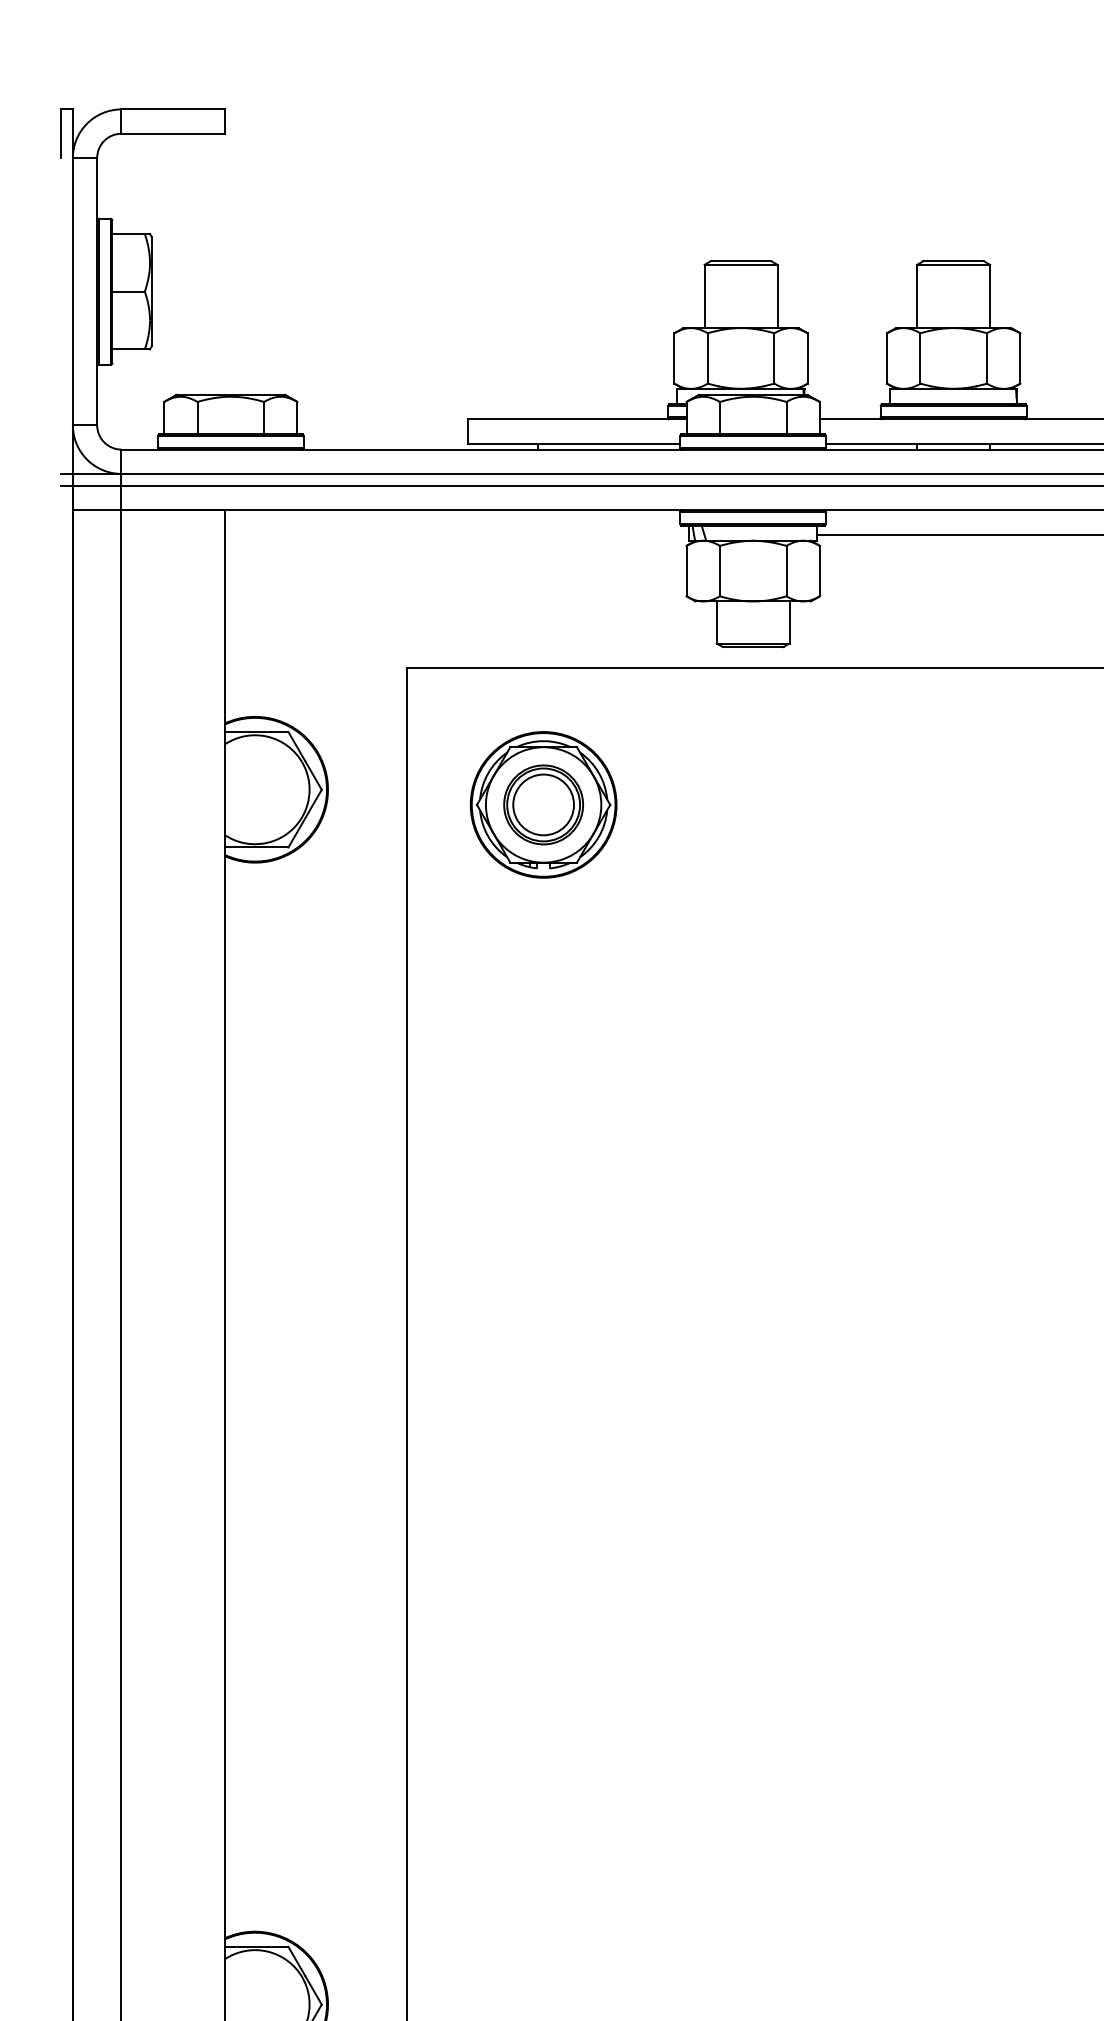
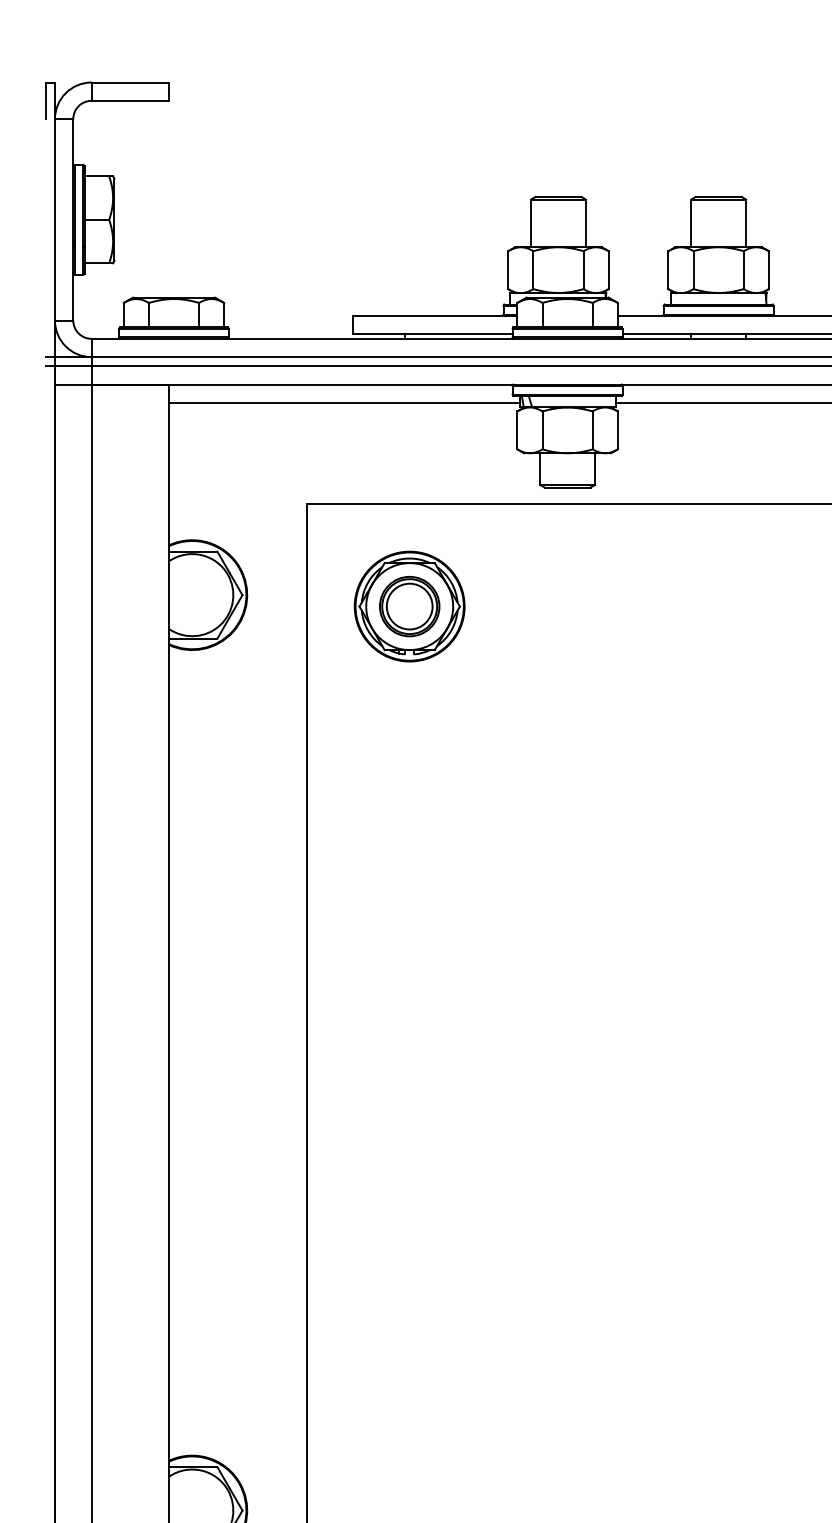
line: (457, 534) -> (344, 402), added

